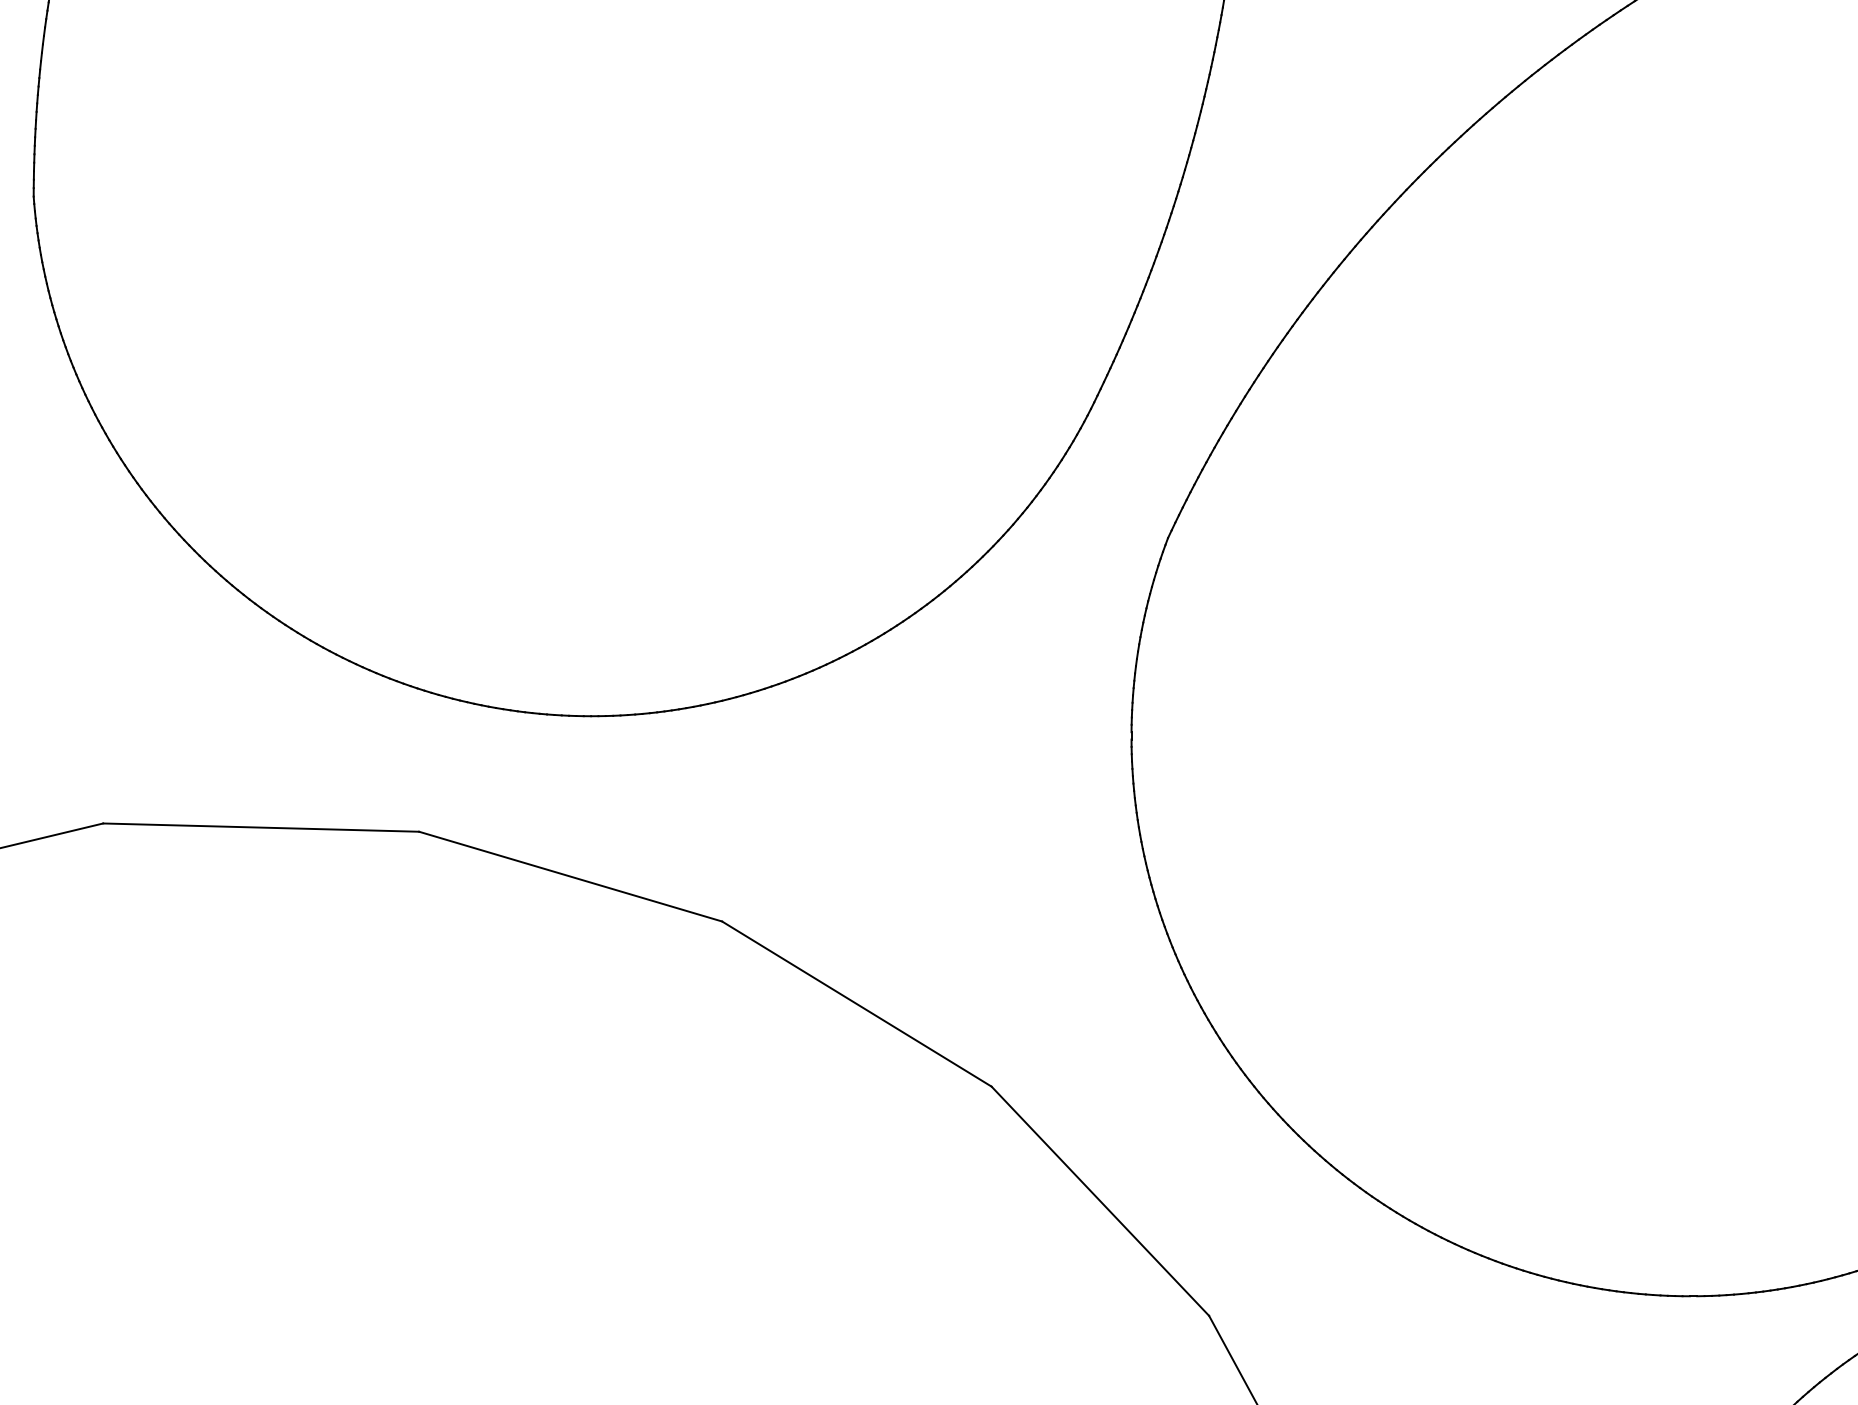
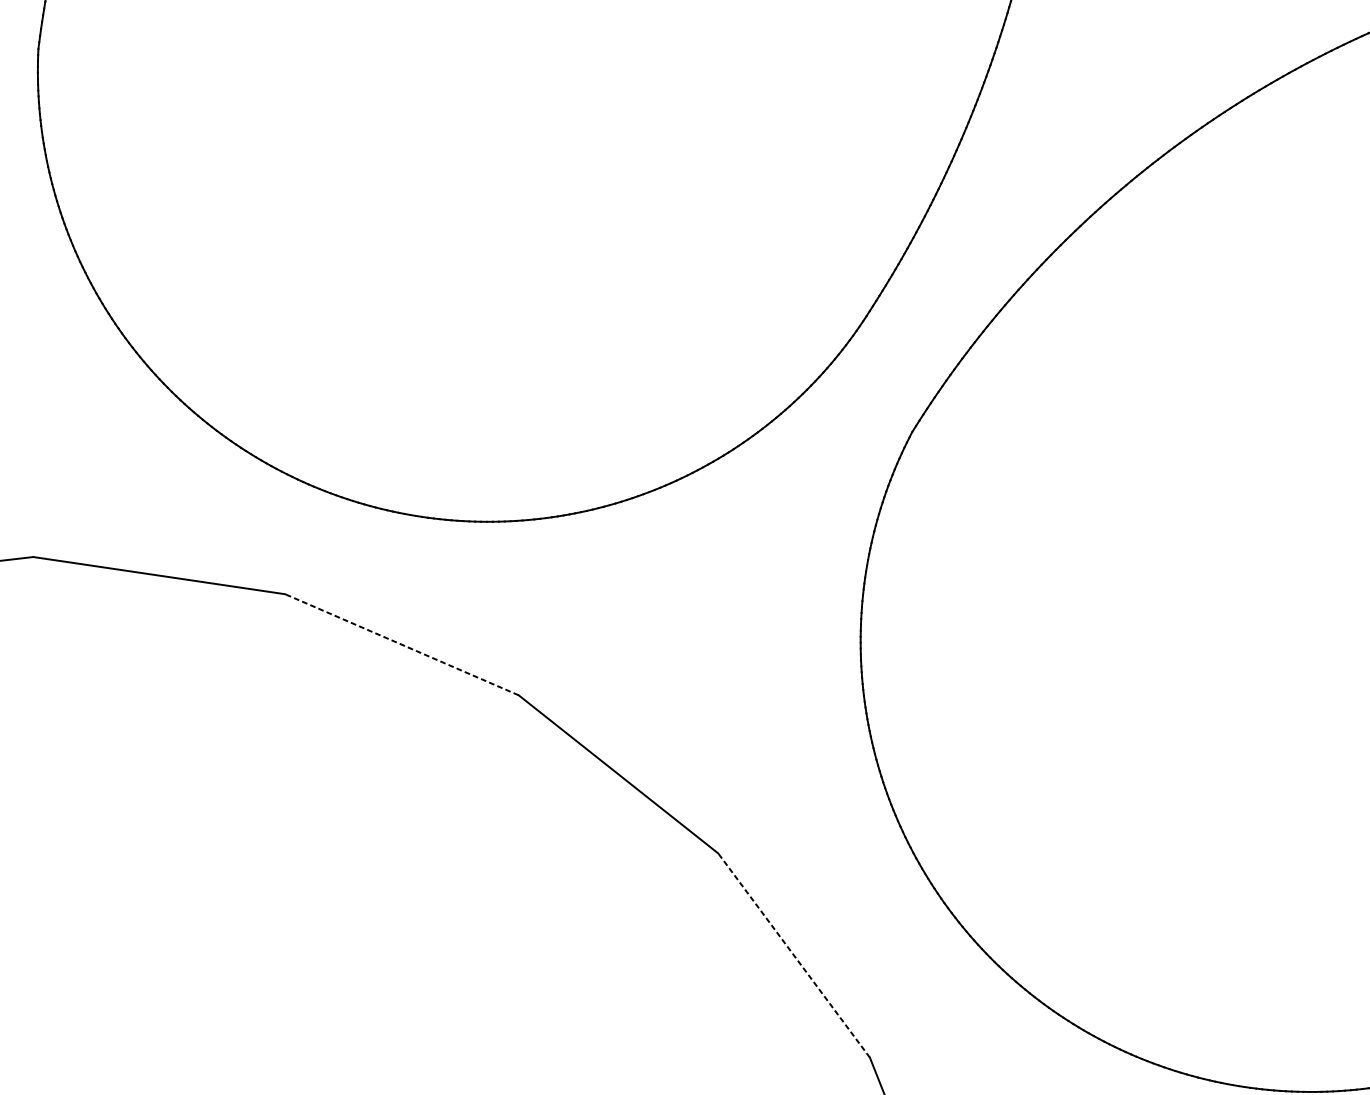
line: (570, 876) -> (401, 644), solid -> dashed
line: (1100, 1200) -> (794, 954), solid -> dashed

